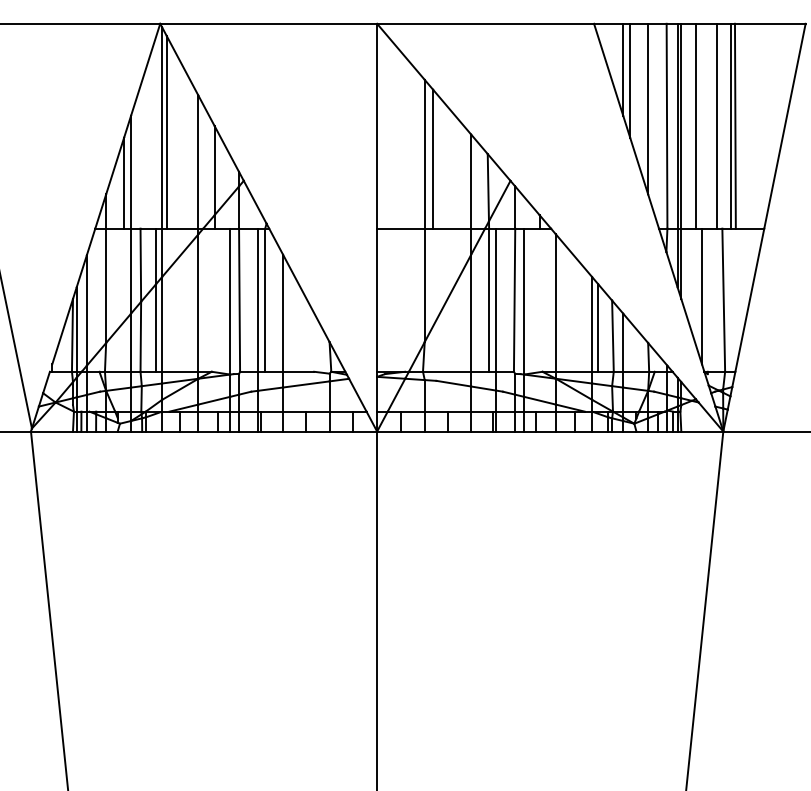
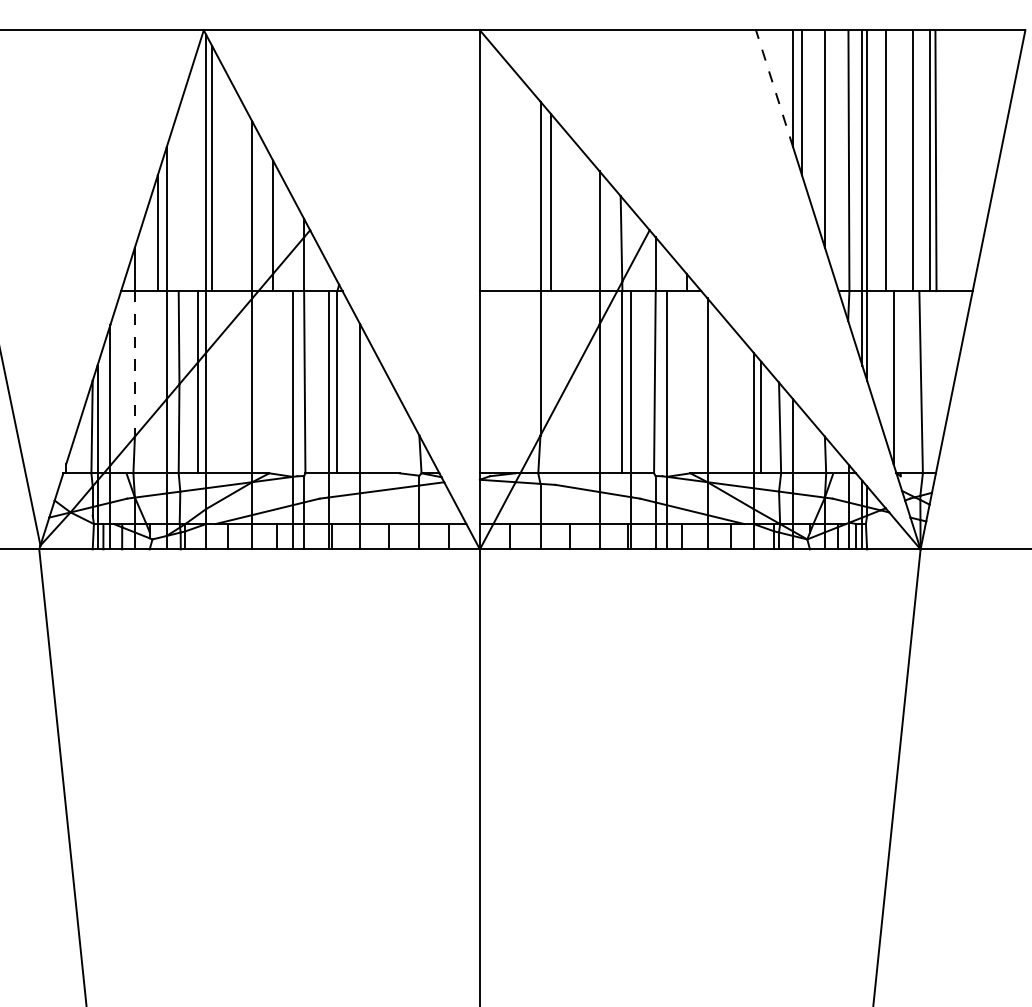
line: (608, 69) -> (774, 88), solid -> dashed
line: (106, 286) -> (135, 364), solid -> dashed

